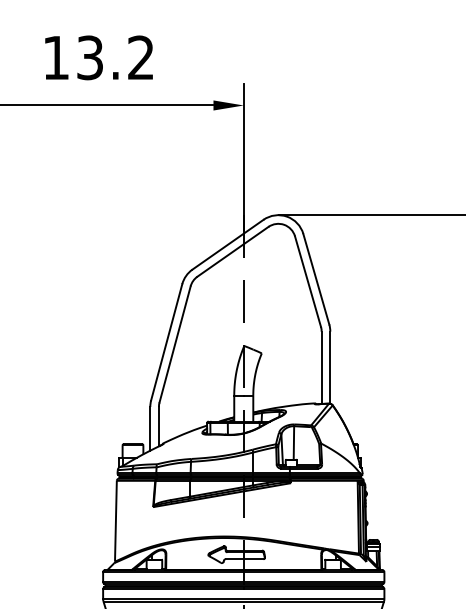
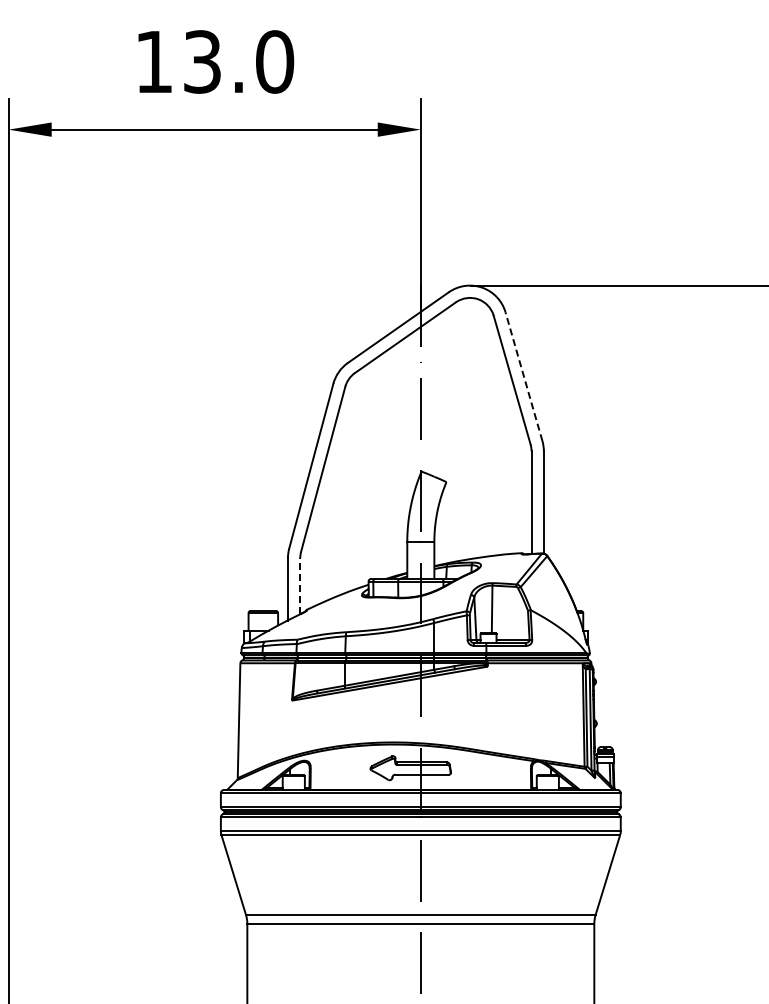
text: (141, 57) -> (275, 61), 13.2 -> 13.0
line: (315, 279) -> (523, 376), solid -> dashed
line: (159, 426) -> (300, 586), solid -> dashed

